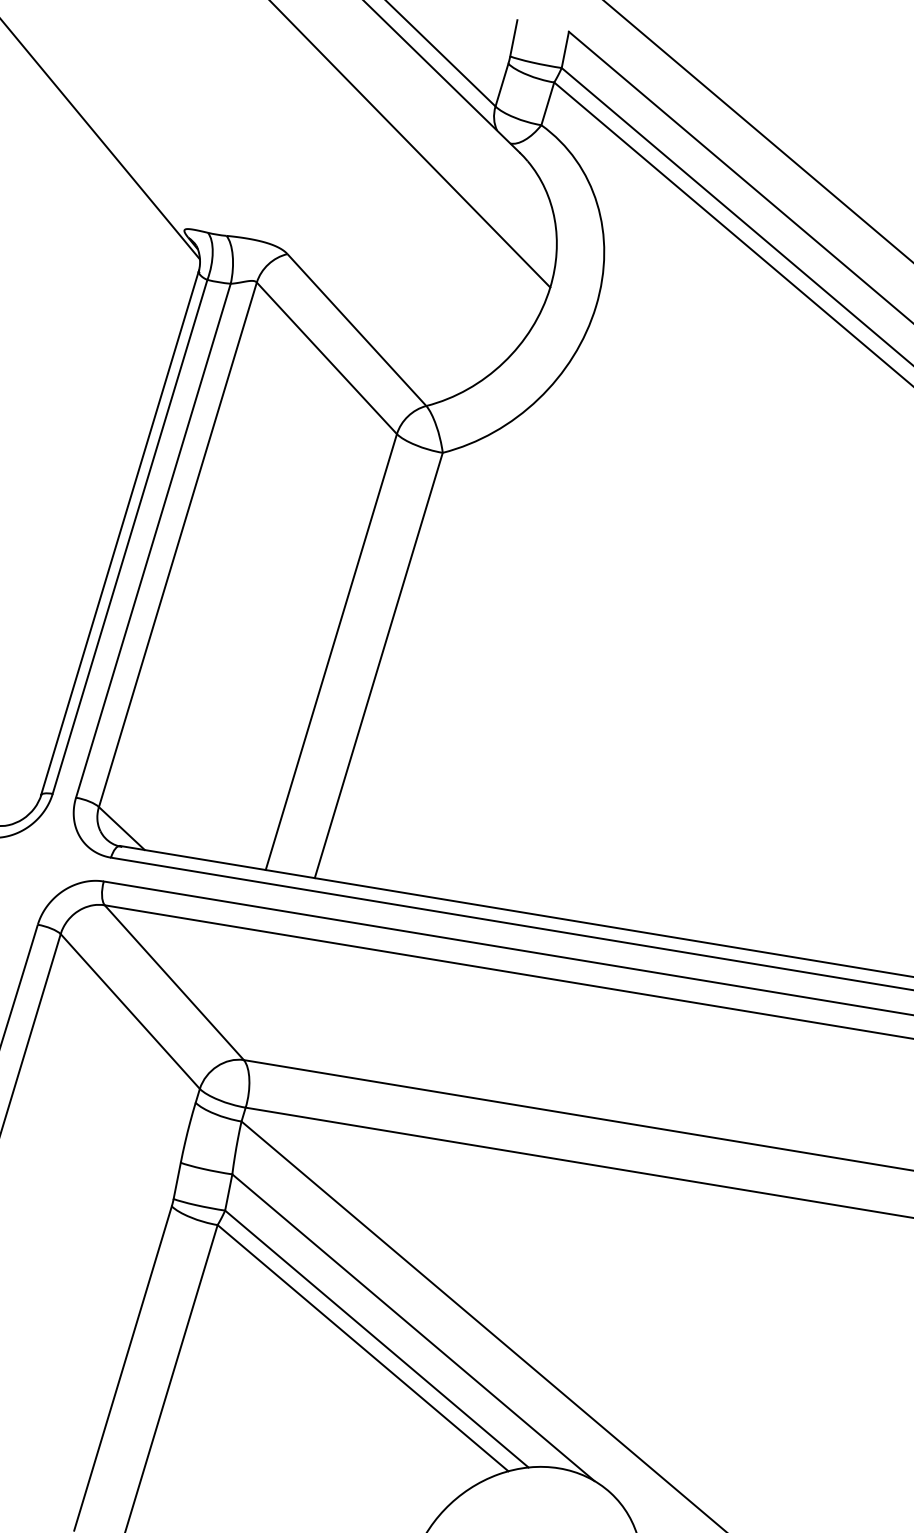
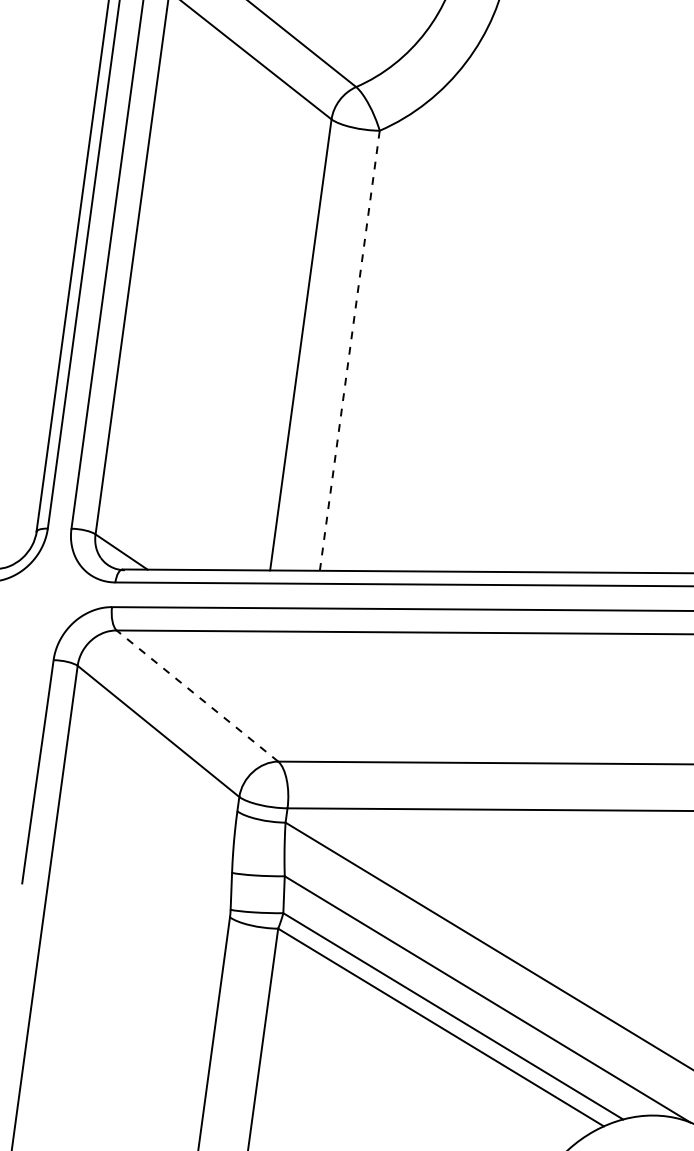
line: (378, 665) -> (349, 350), solid -> dashed
line: (174, 982) -> (197, 695), solid -> dashed

